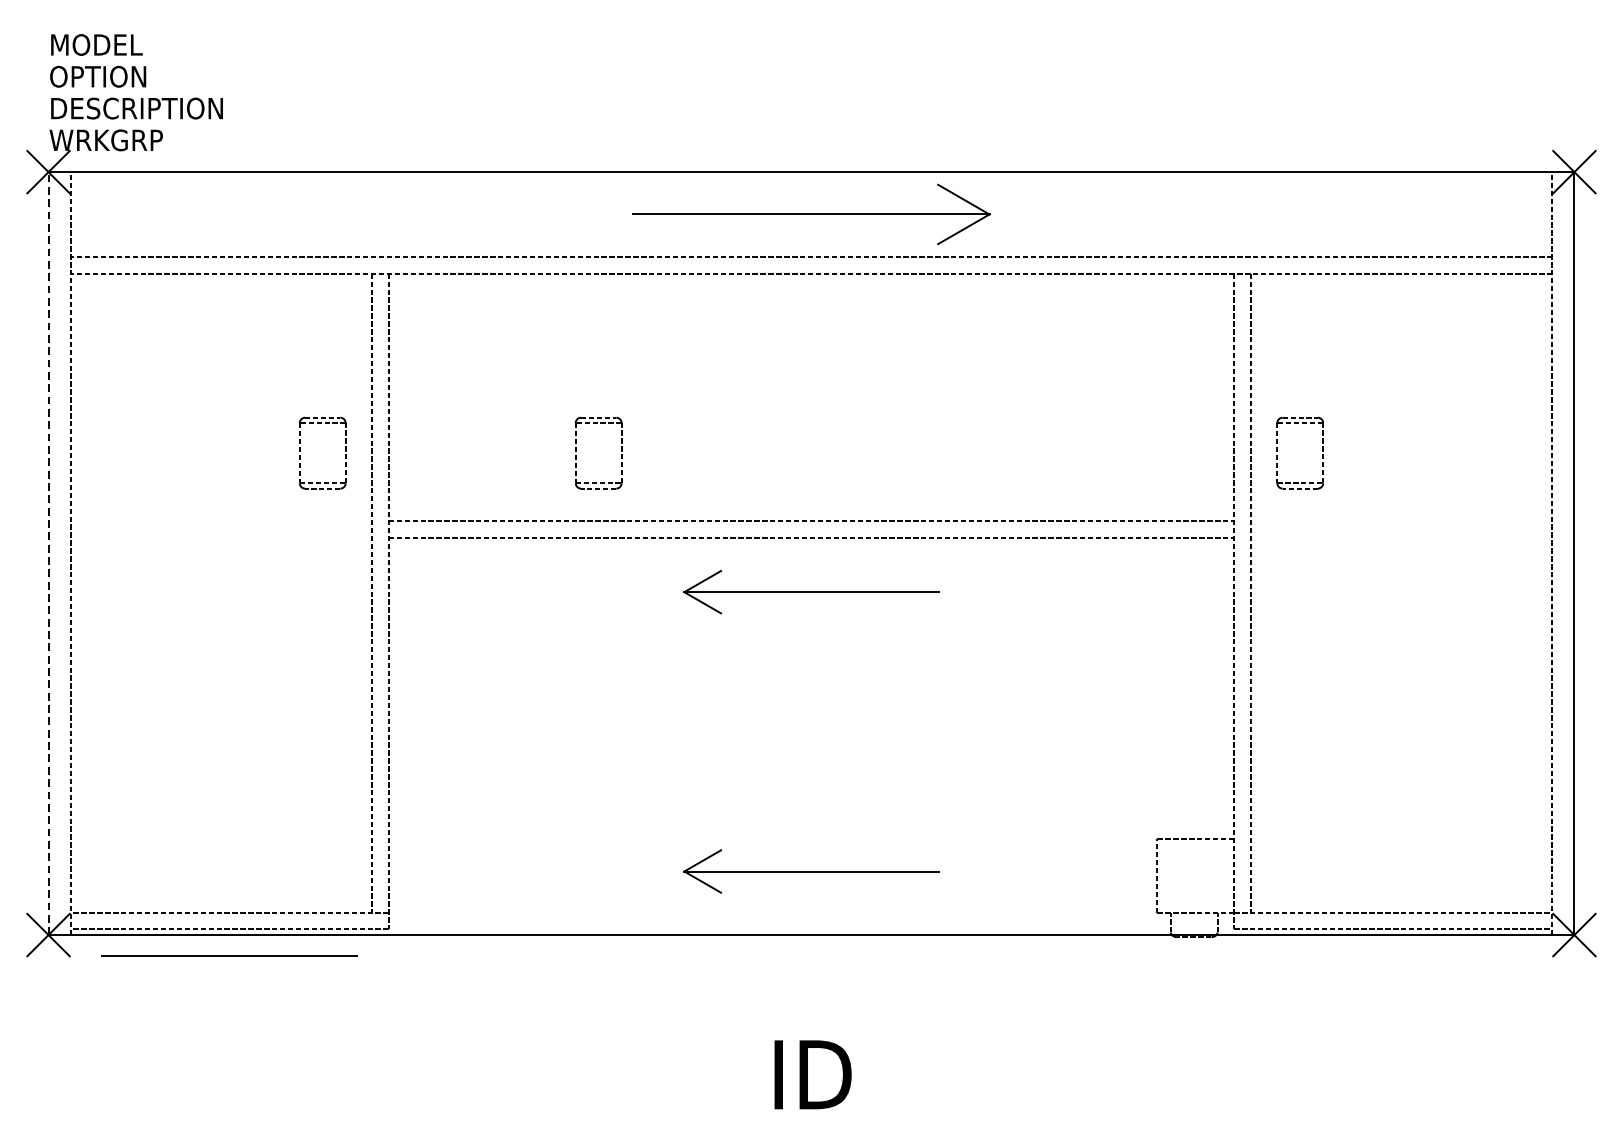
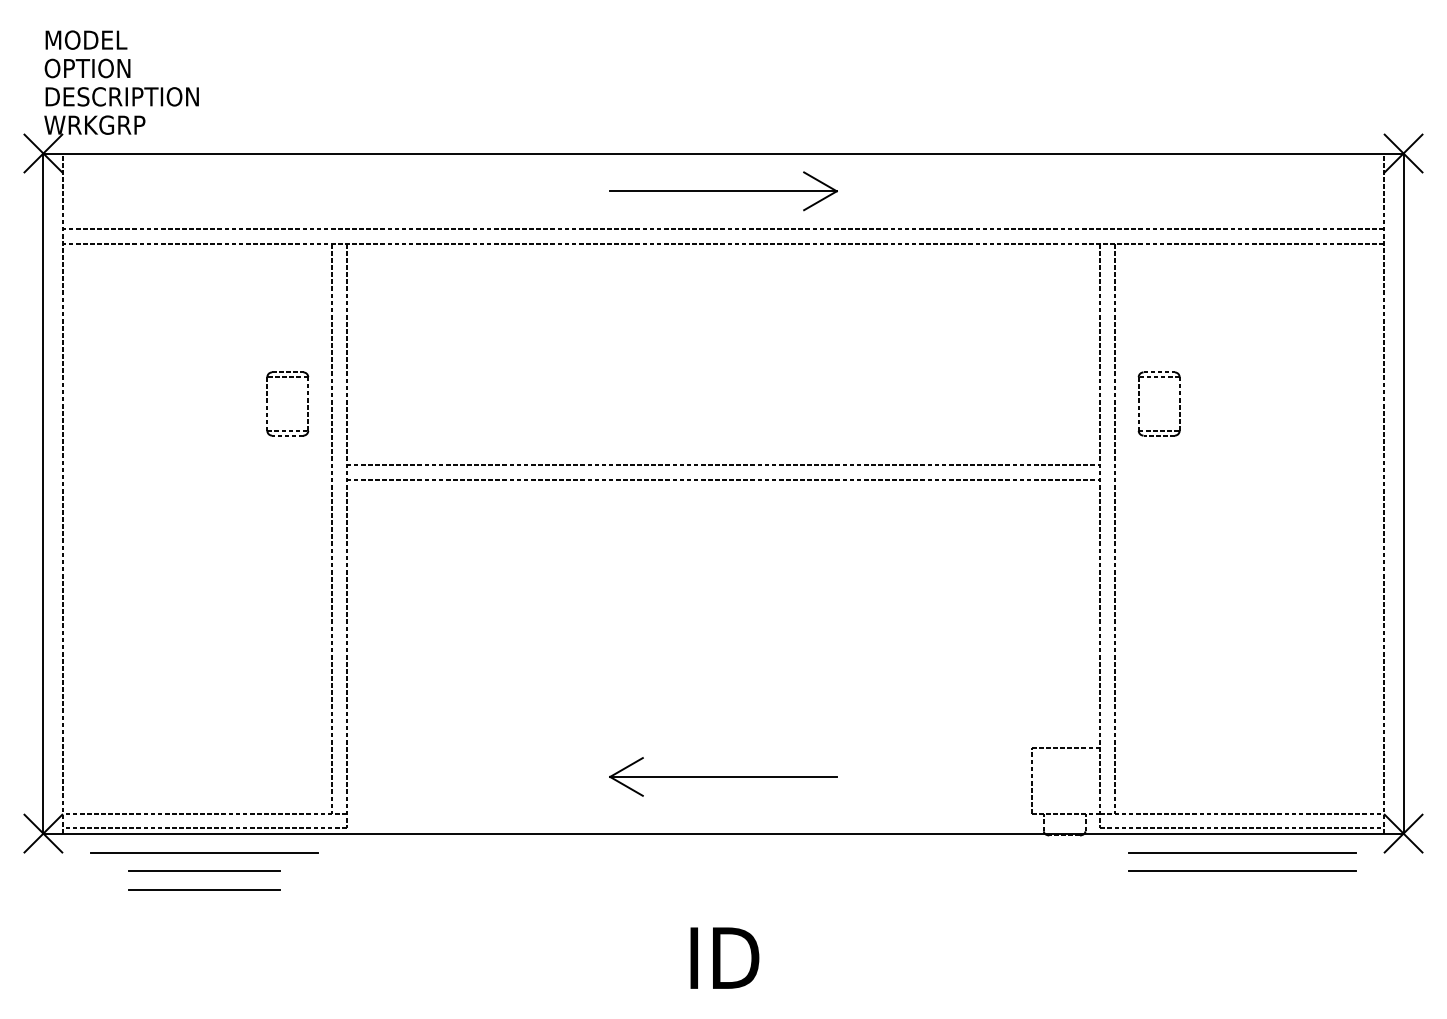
part: (811, 214) -> (723, 191), size x0.71
part: (575, 451) -> (513, 402), removed
line: (48, 553) -> (43, 493), dashed -> solid
part: (811, 591) -> (723, 527), removed
line: (1392, 956) -> (1241, 852), added
line: (229, 977) -> (204, 871), added
line: (1392, 977) -> (1241, 871), added
line: (229, 998) -> (204, 890), added

